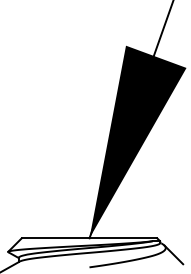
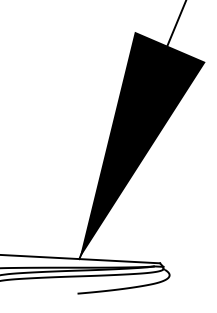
line: (173, 254) -> (178, 283), removed

